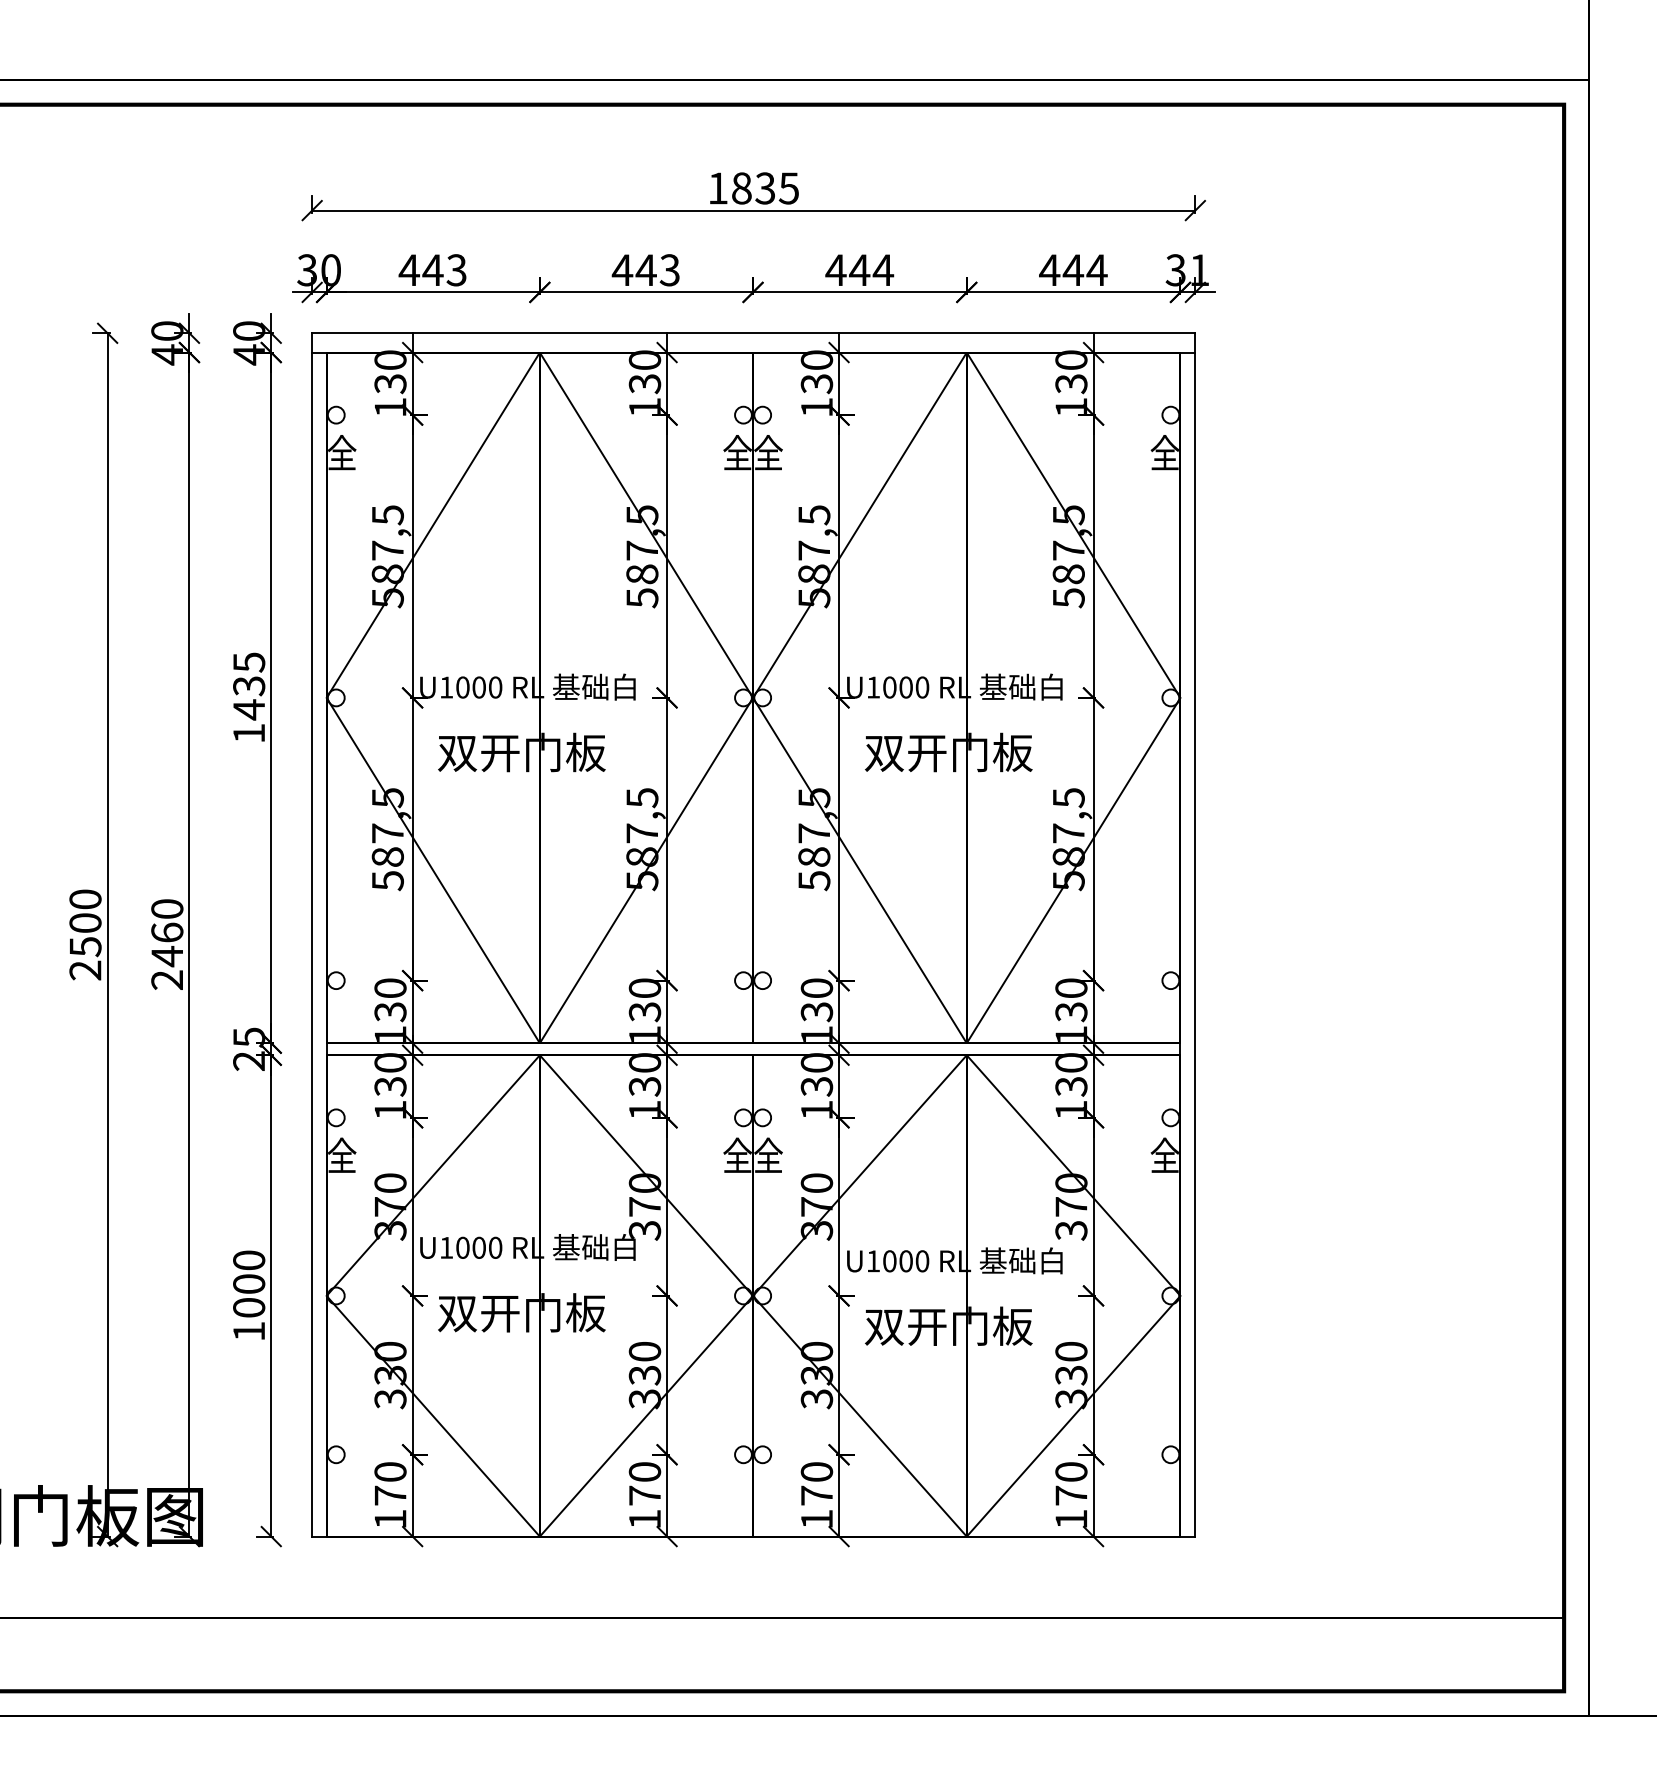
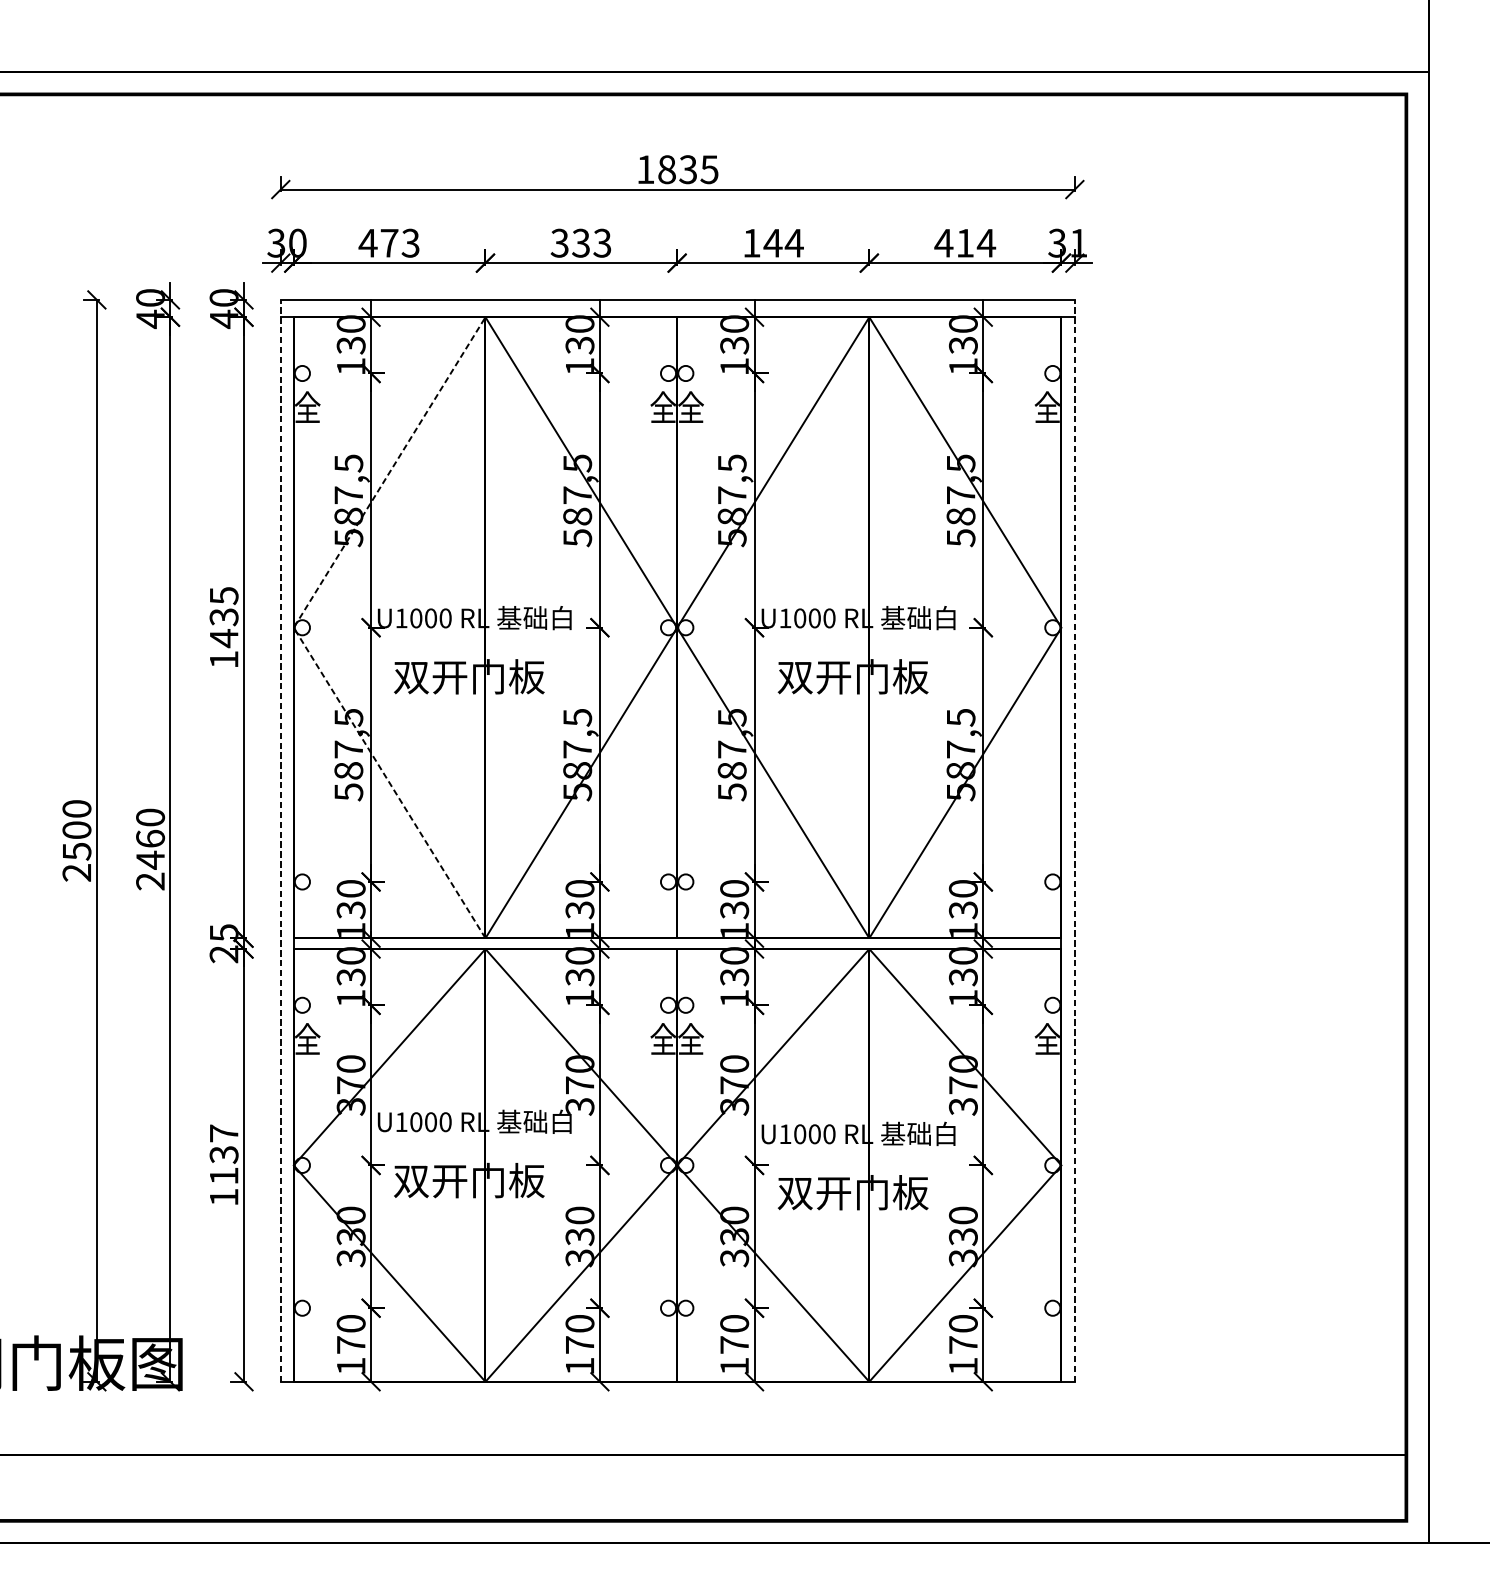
text: (432, 269) -> (388, 242), 443 -> 473
text: (835, 269) -> (751, 242), 444 -> 144
text: (1073, 269) -> (965, 242), 444 -> 414
text: (633, 270) -> (569, 243), 443 -> 333
line: (326, 697) -> (293, 627), solid -> dashed
line: (312, 934) -> (281, 840), solid -> dashed
line: (1195, 934) -> (1074, 840), solid -> dashed
text: (249, 1283) -> (224, 1154), 1000 -> 1137

